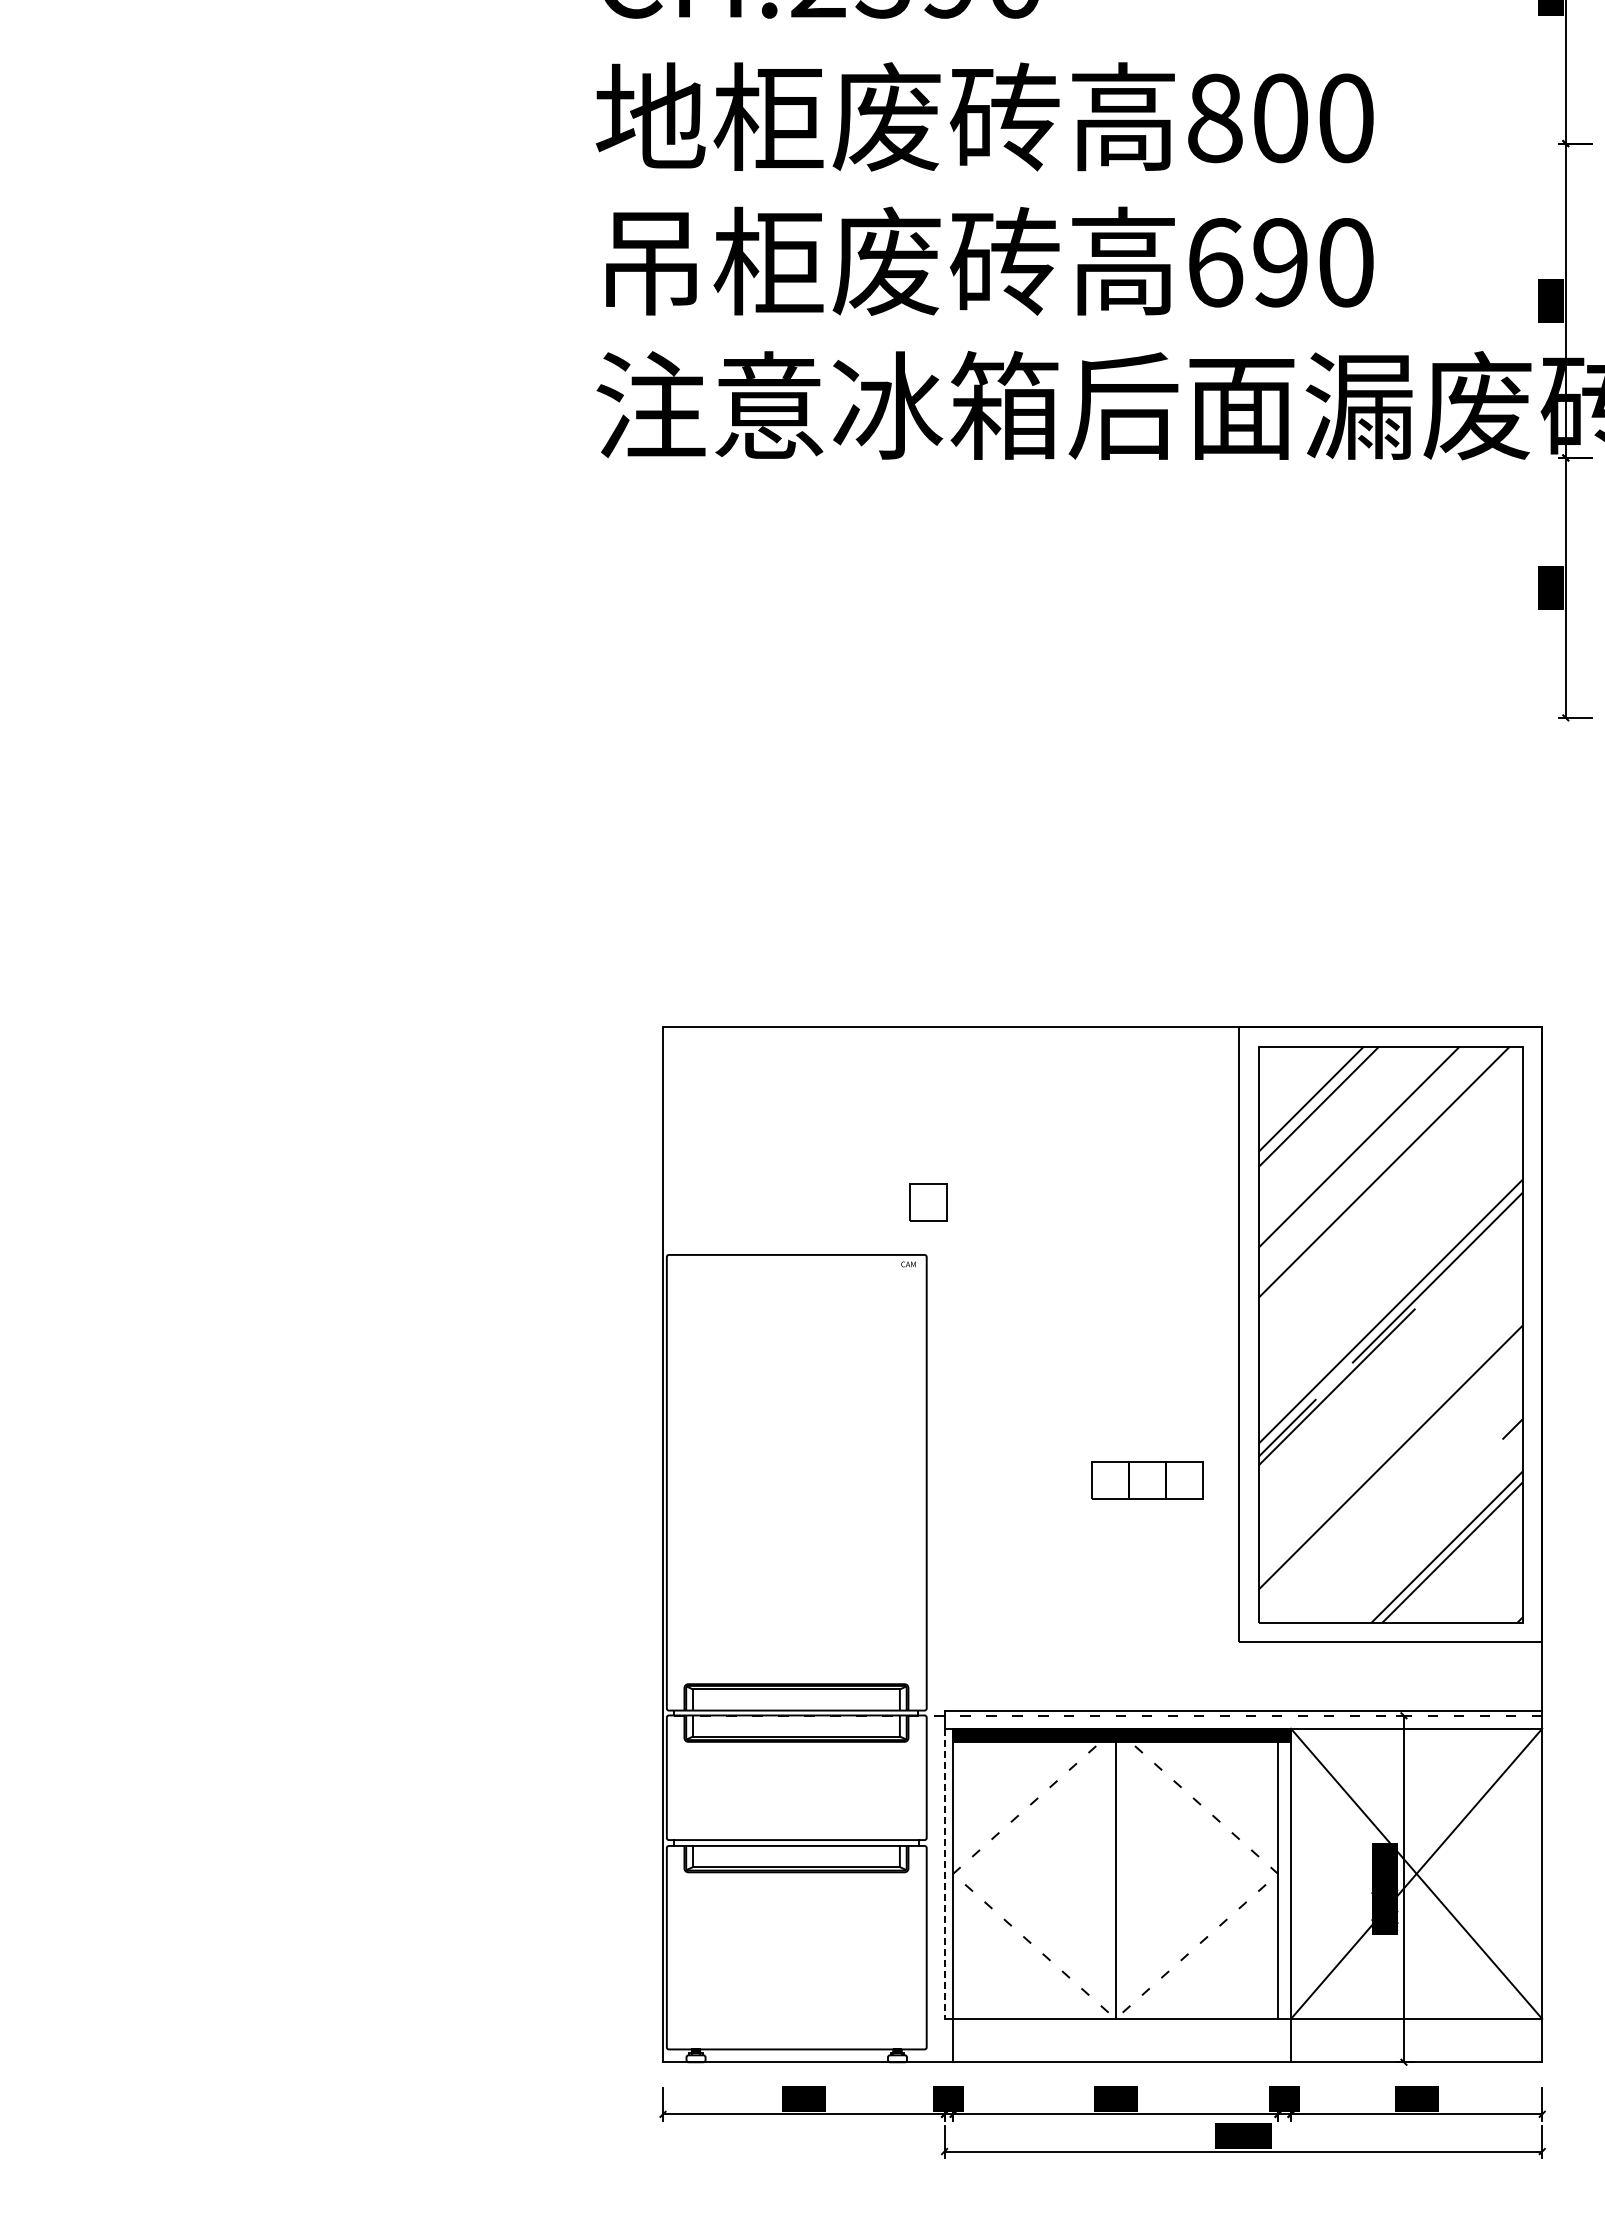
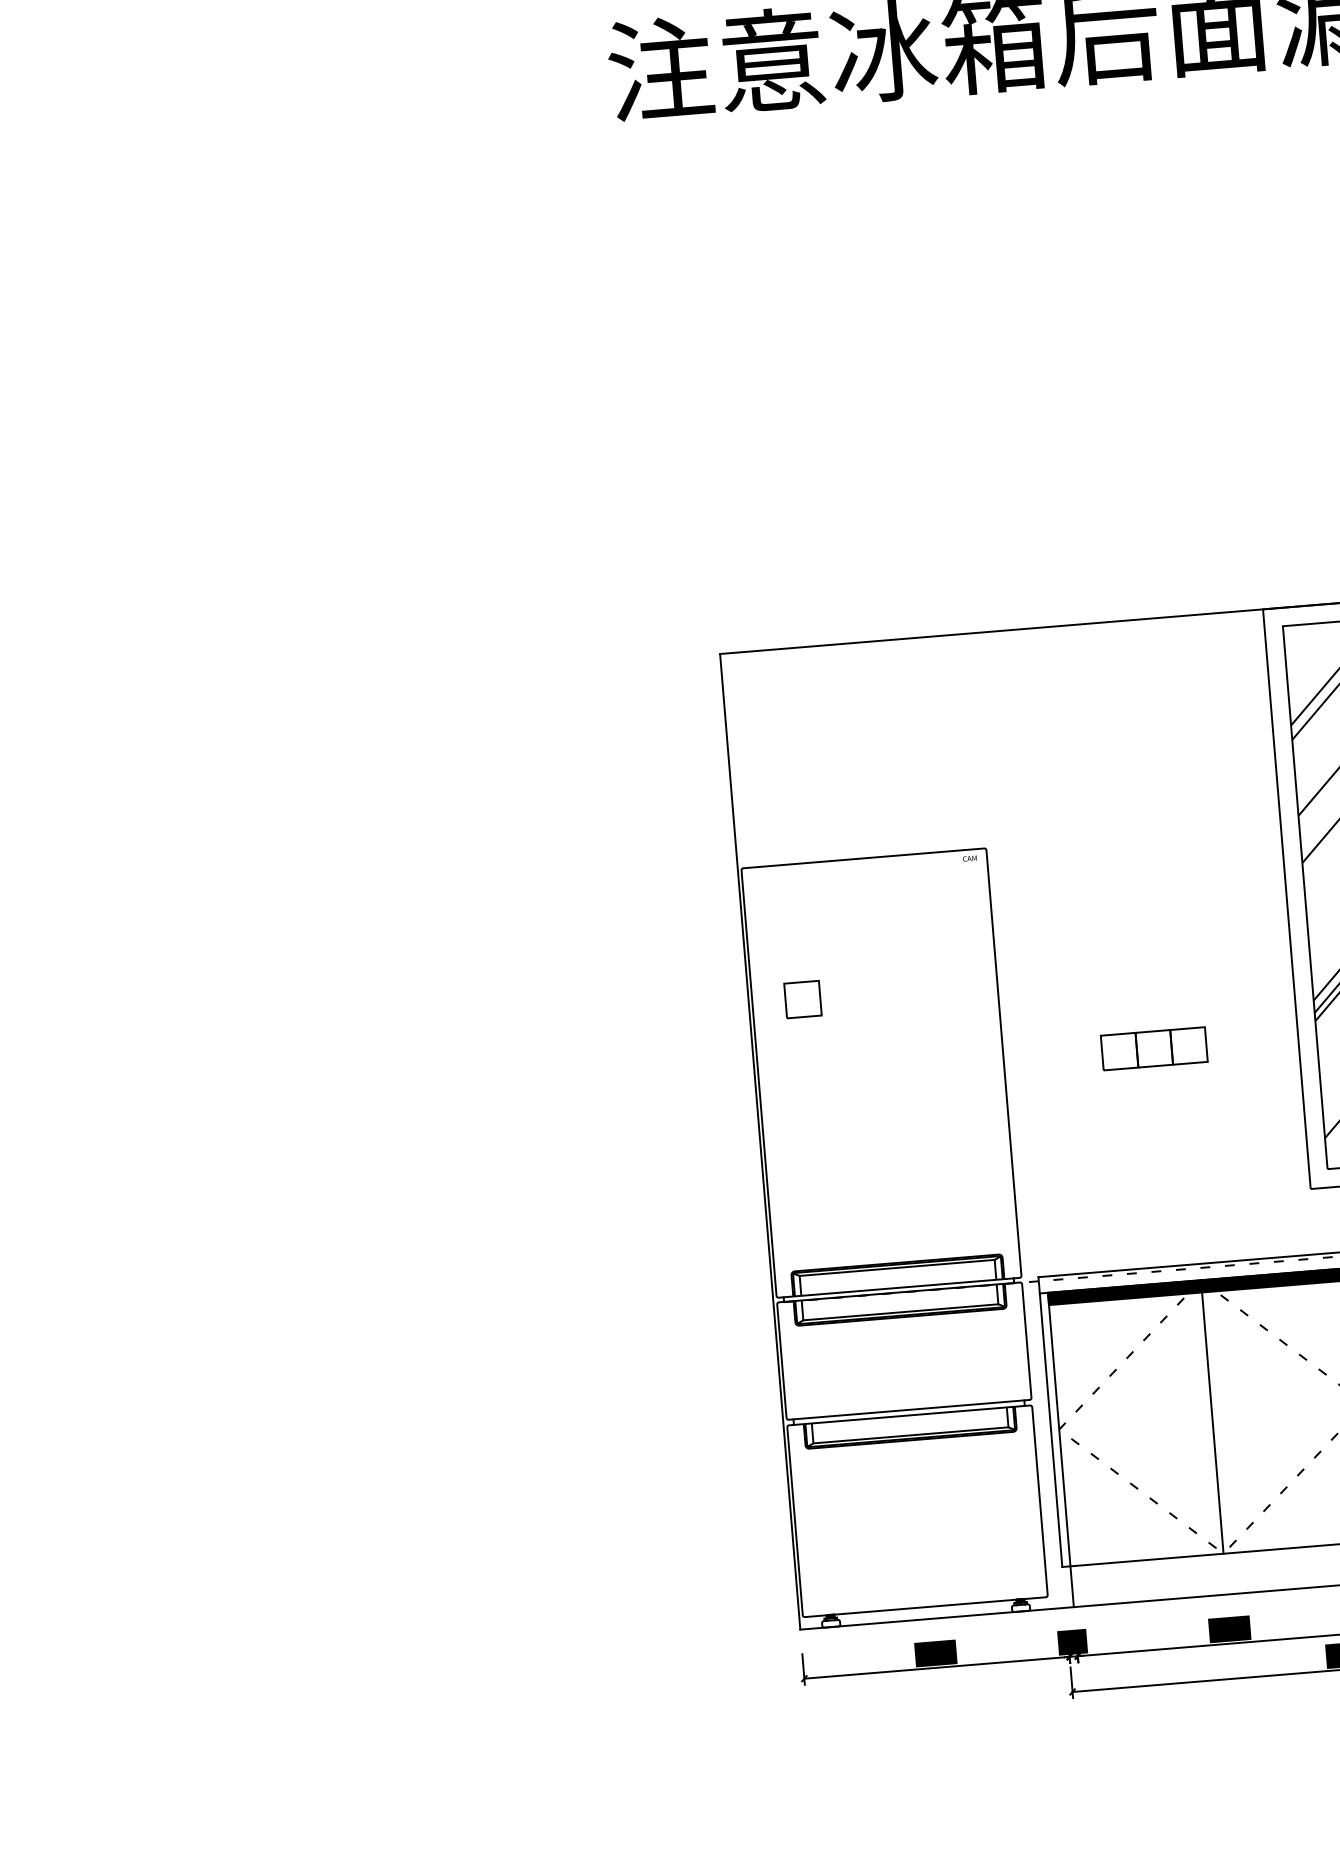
part: (928, 1202) -> (803, 999), moved
part: (1147, 1480) -> (1154, 1048), moved
line: (944, 1874) -> (1051, 1430), dashed -> solid

